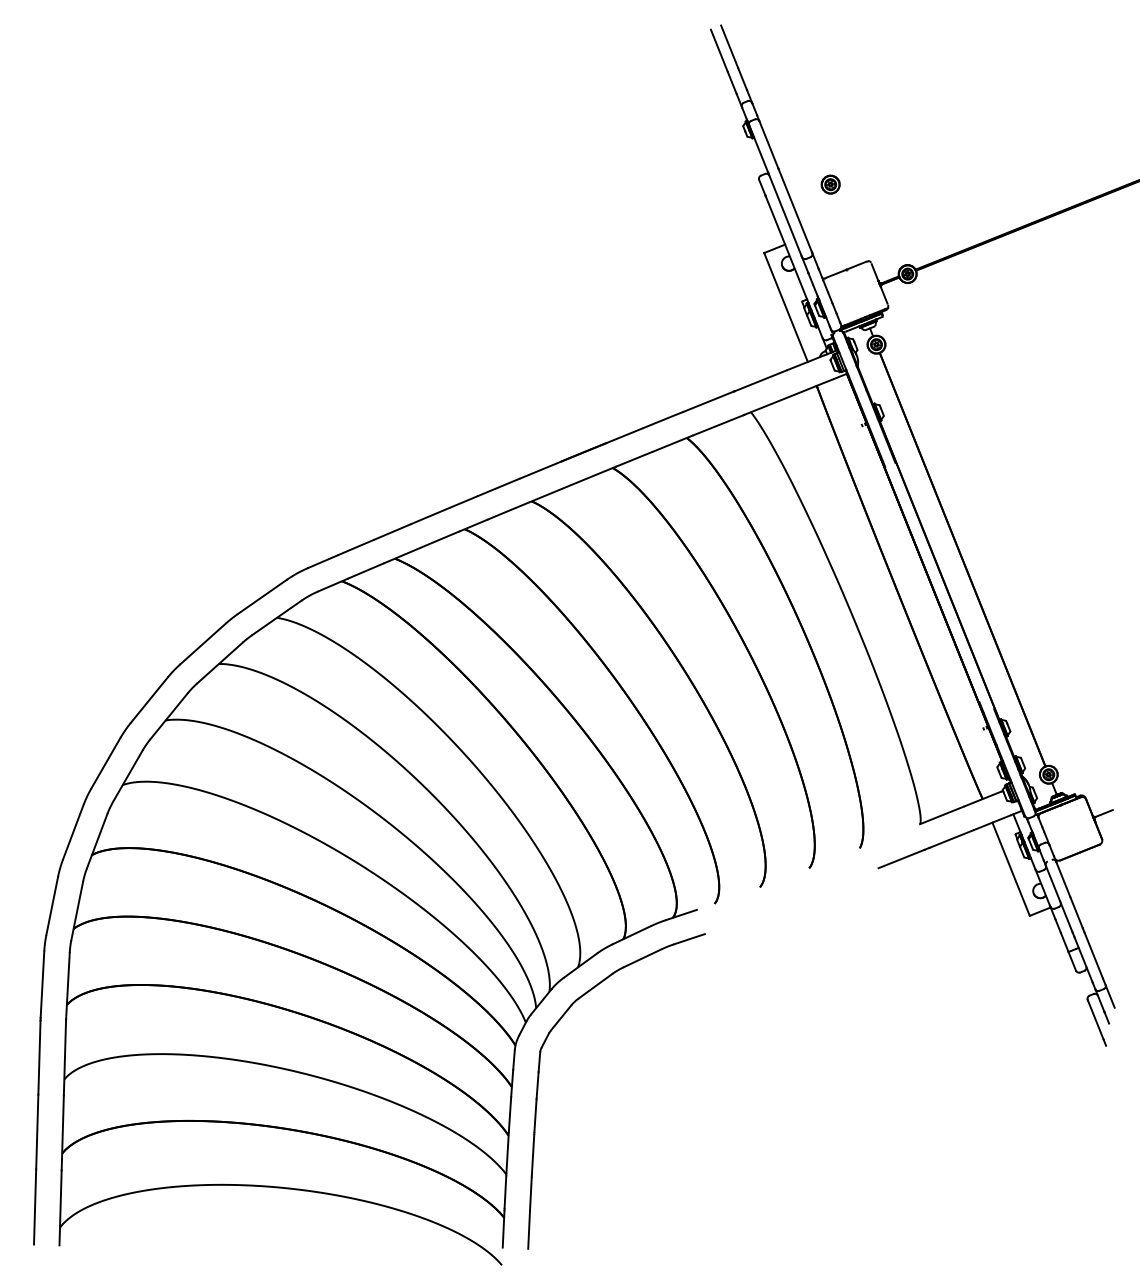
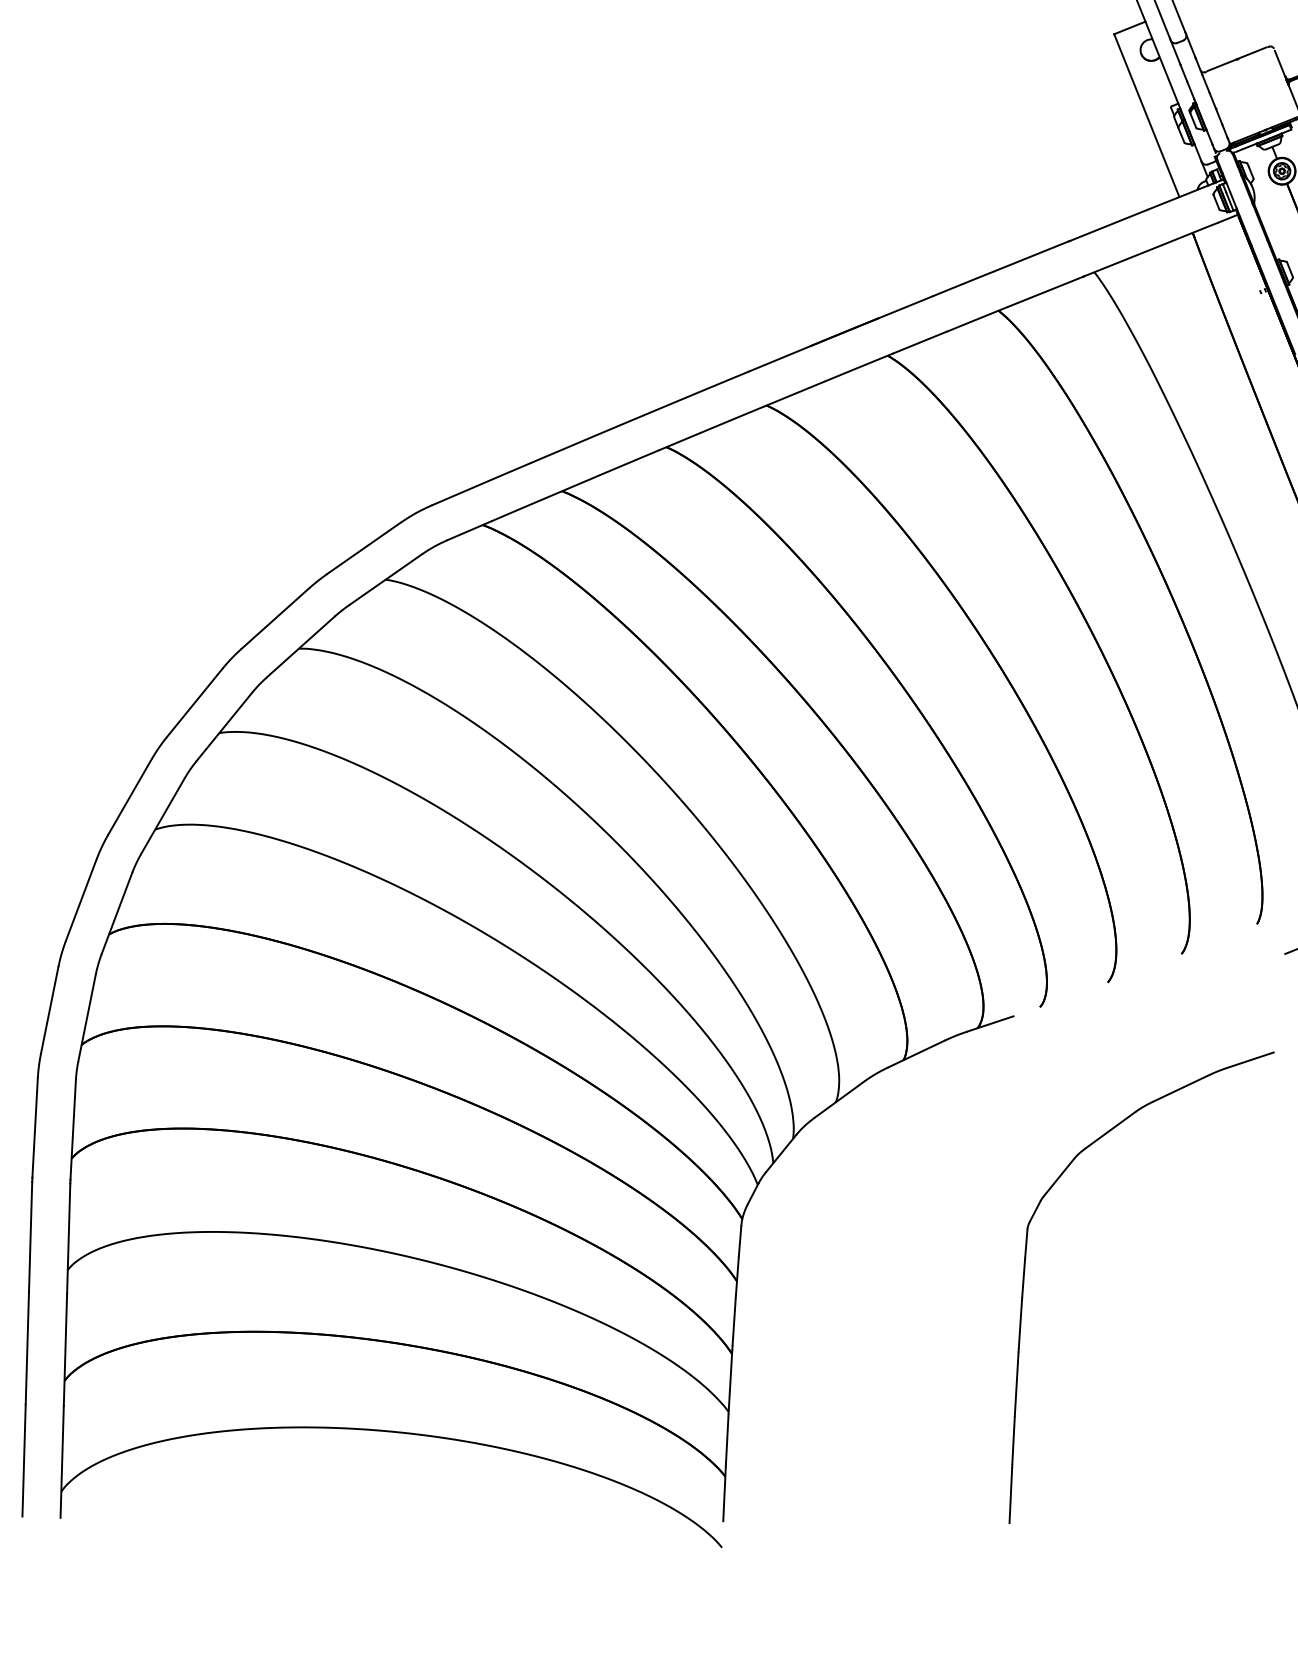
part: (538, 1091) -> (1024, 1287), moved

